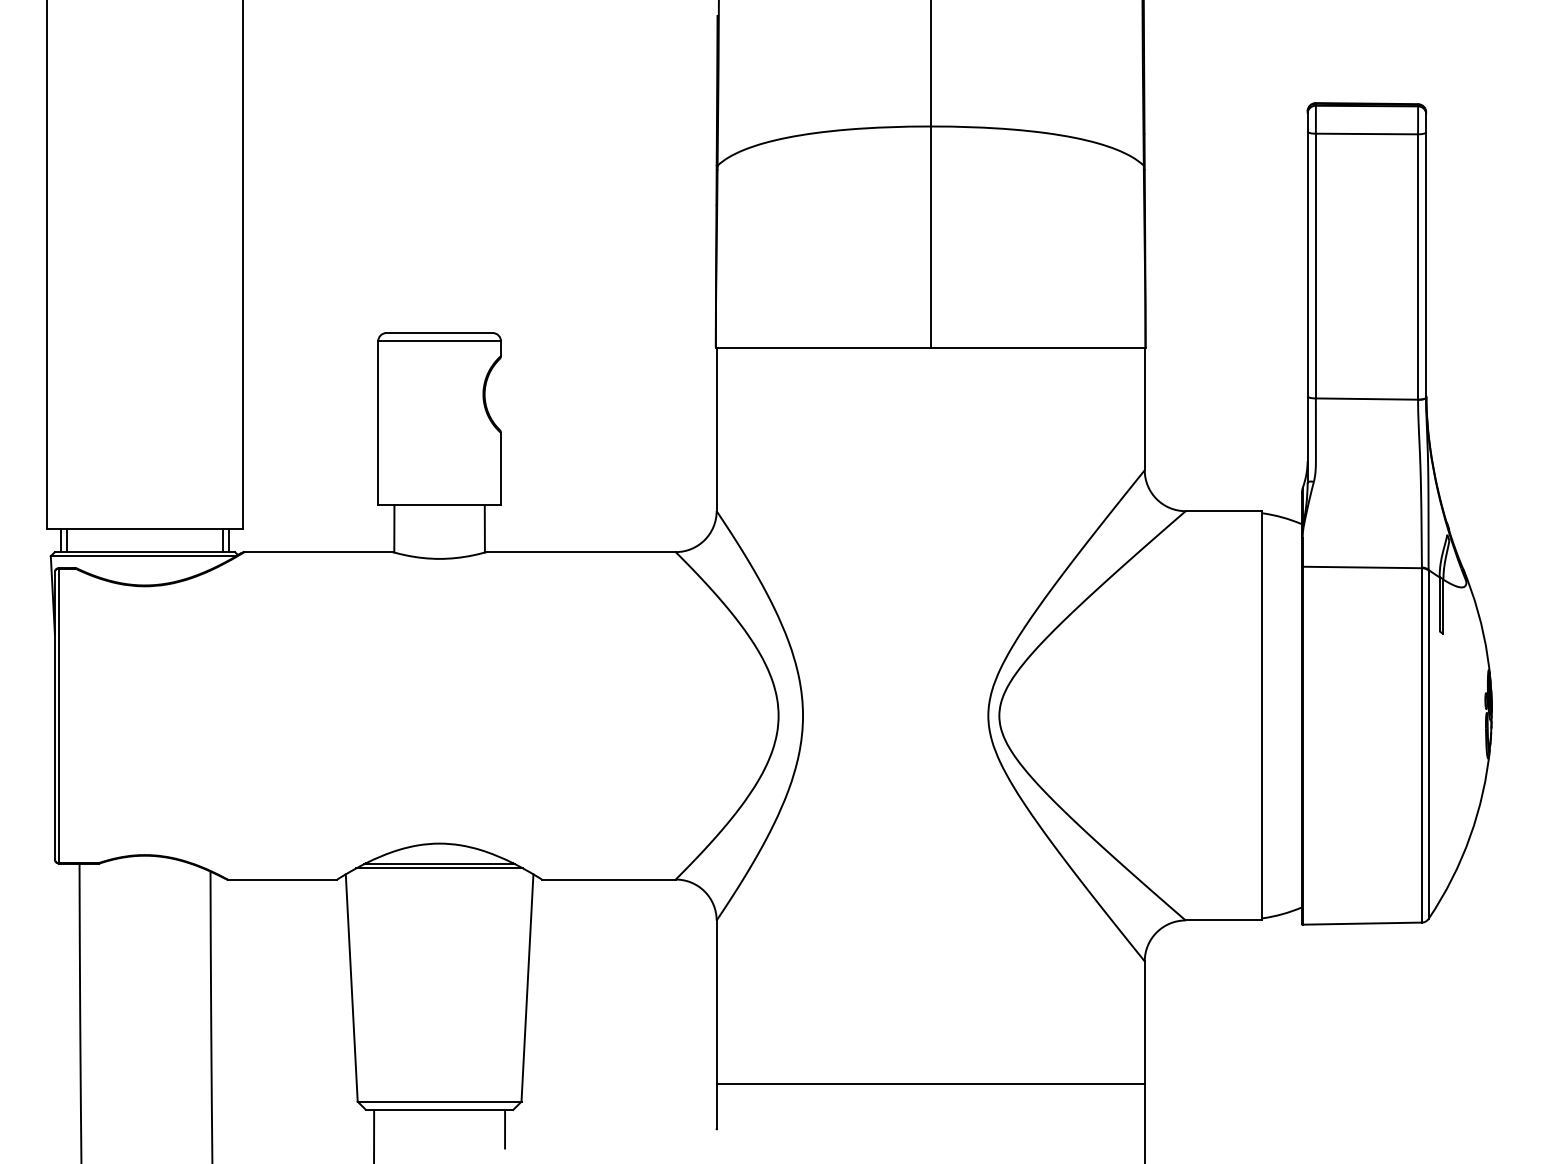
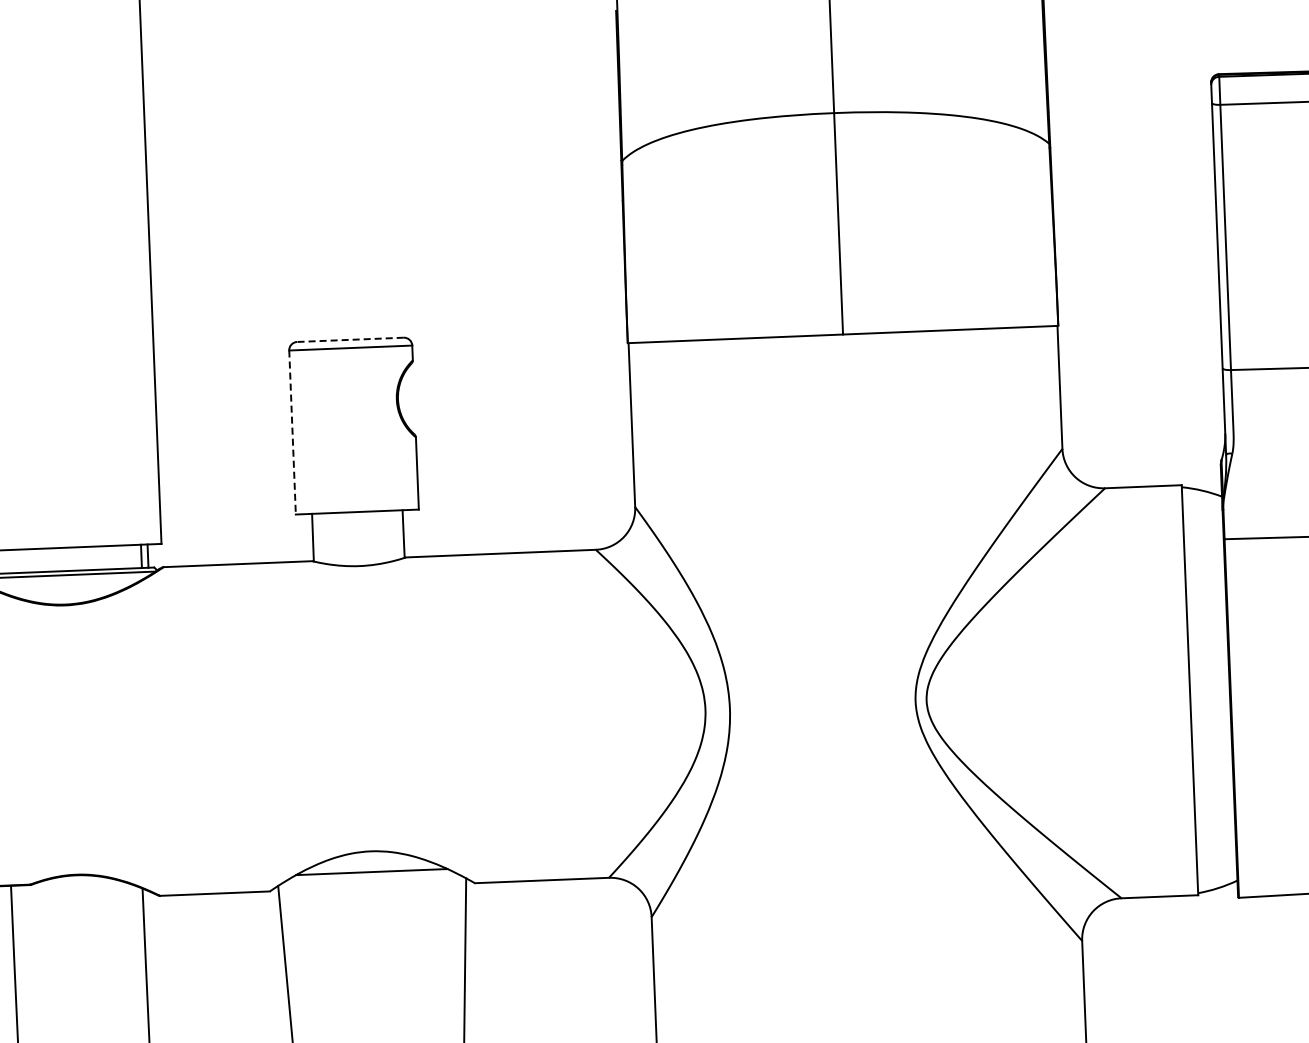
line: (439, 333) -> (350, 340), solid -> dashed
line: (378, 423) -> (292, 432), solid -> dashed
line: (439, 868) -> (371, 876), removed

